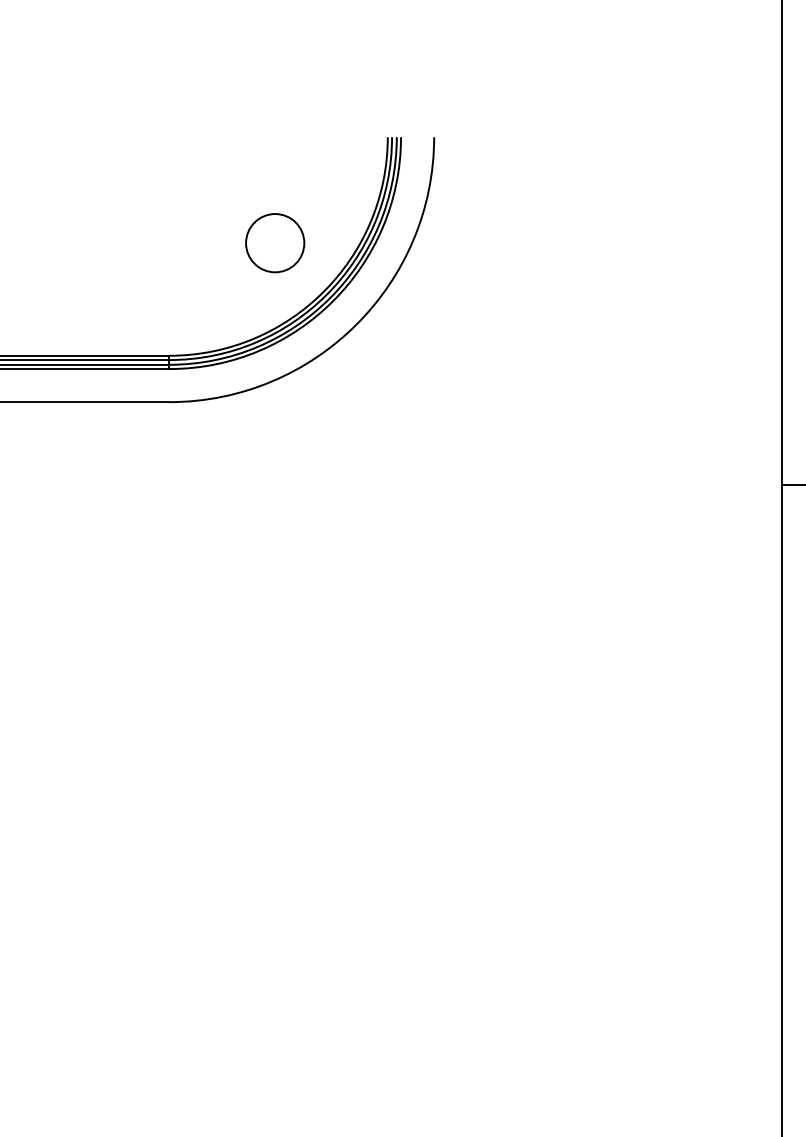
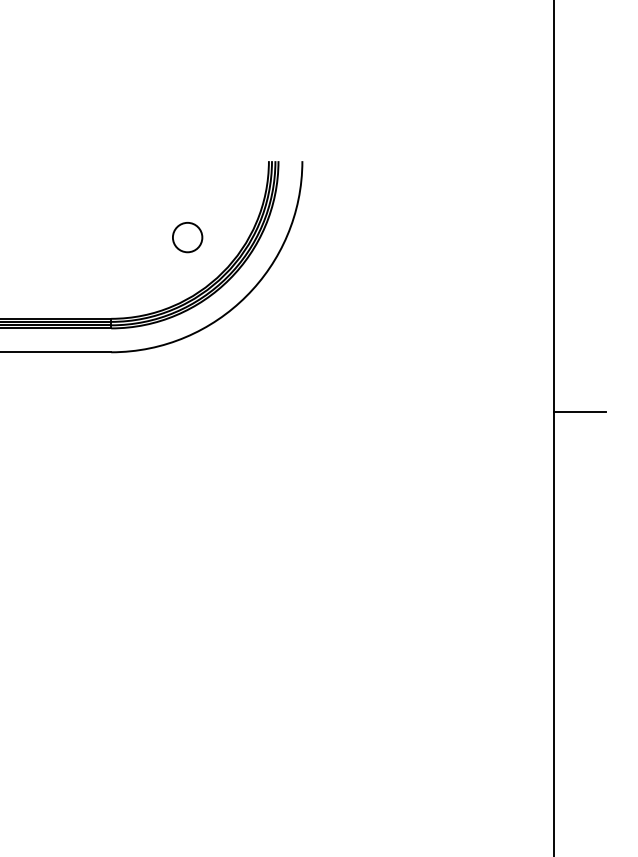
circle: (274, 243) -> (187, 237), size x0.7

